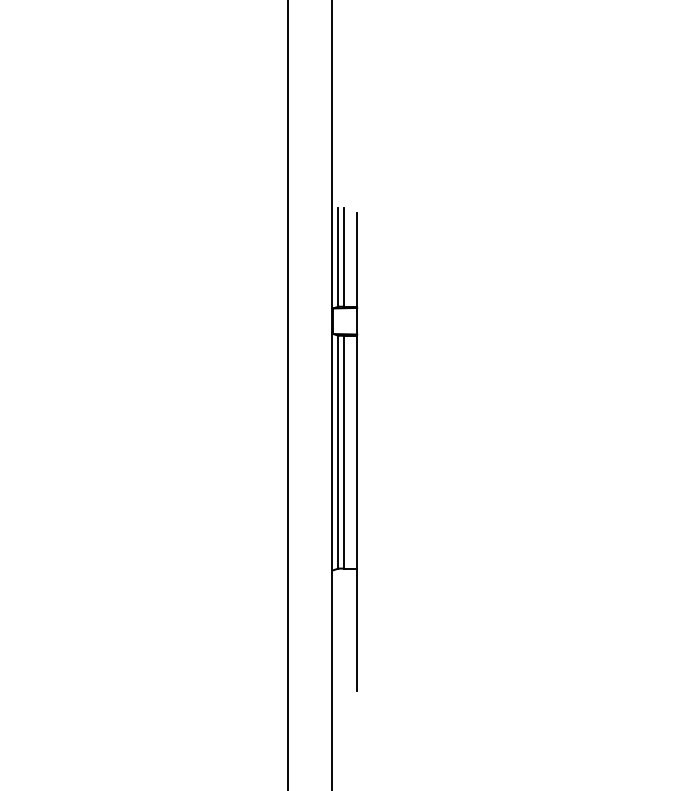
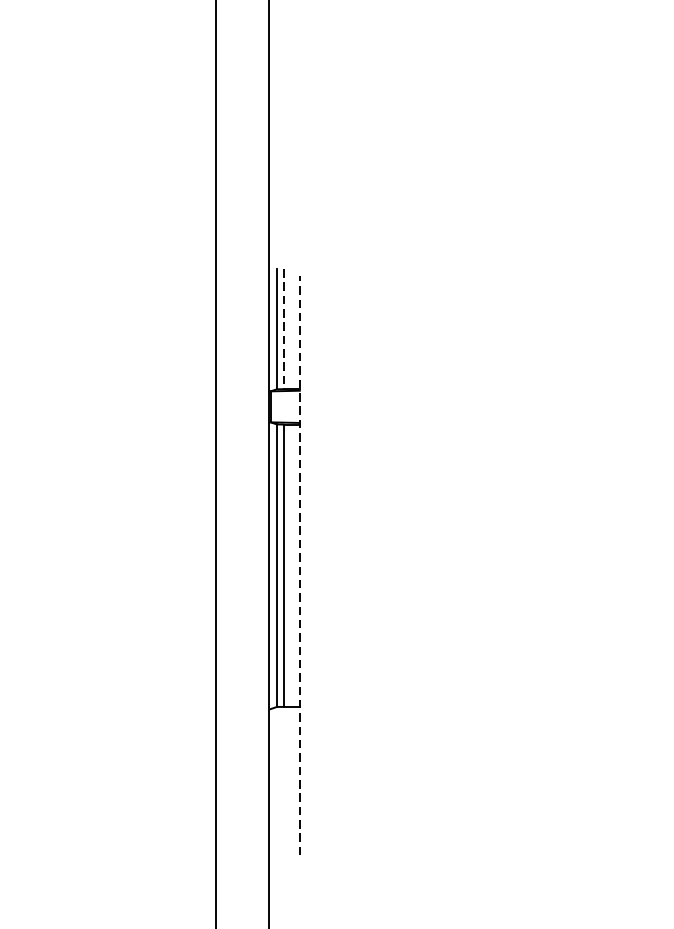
line: (344, 257) -> (284, 329), solid -> dashed
line: (357, 452) -> (300, 566), solid -> dashed

